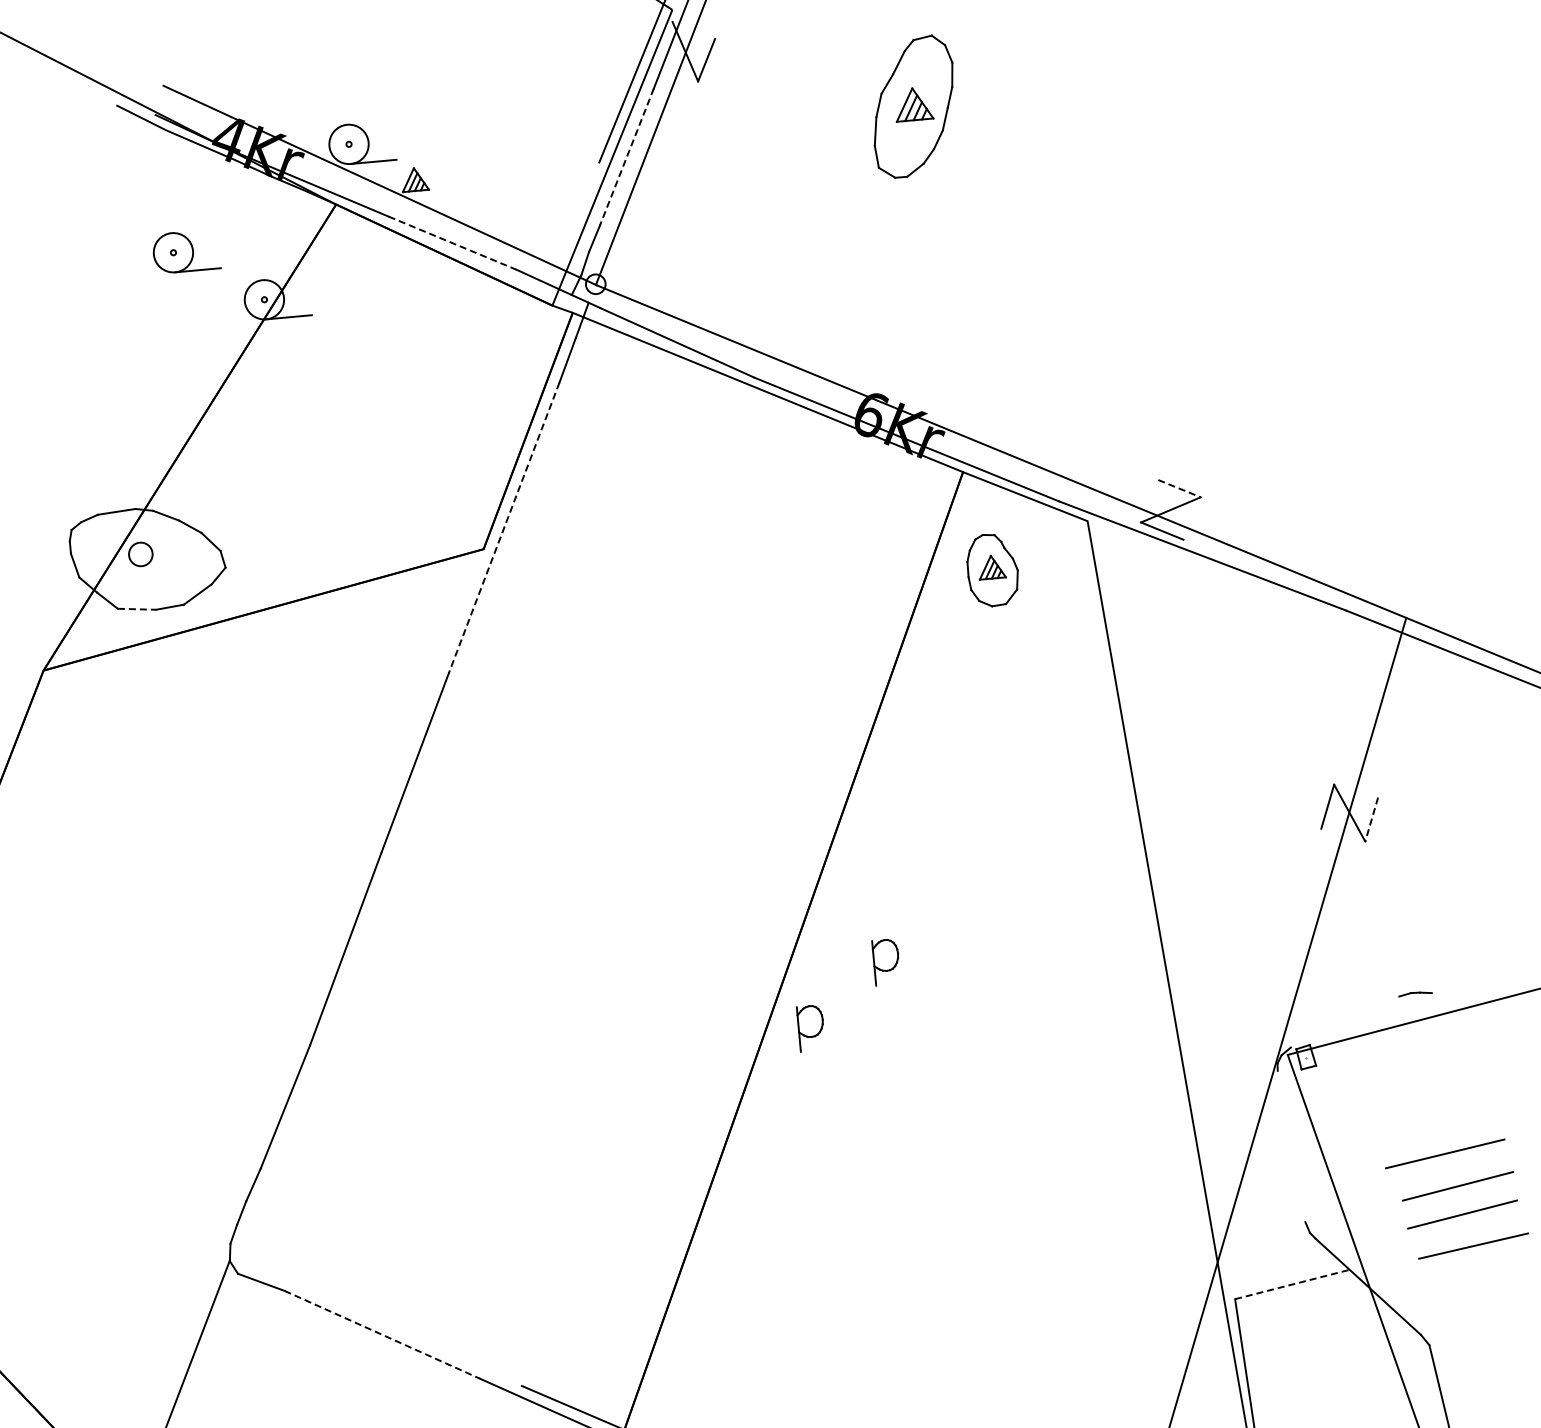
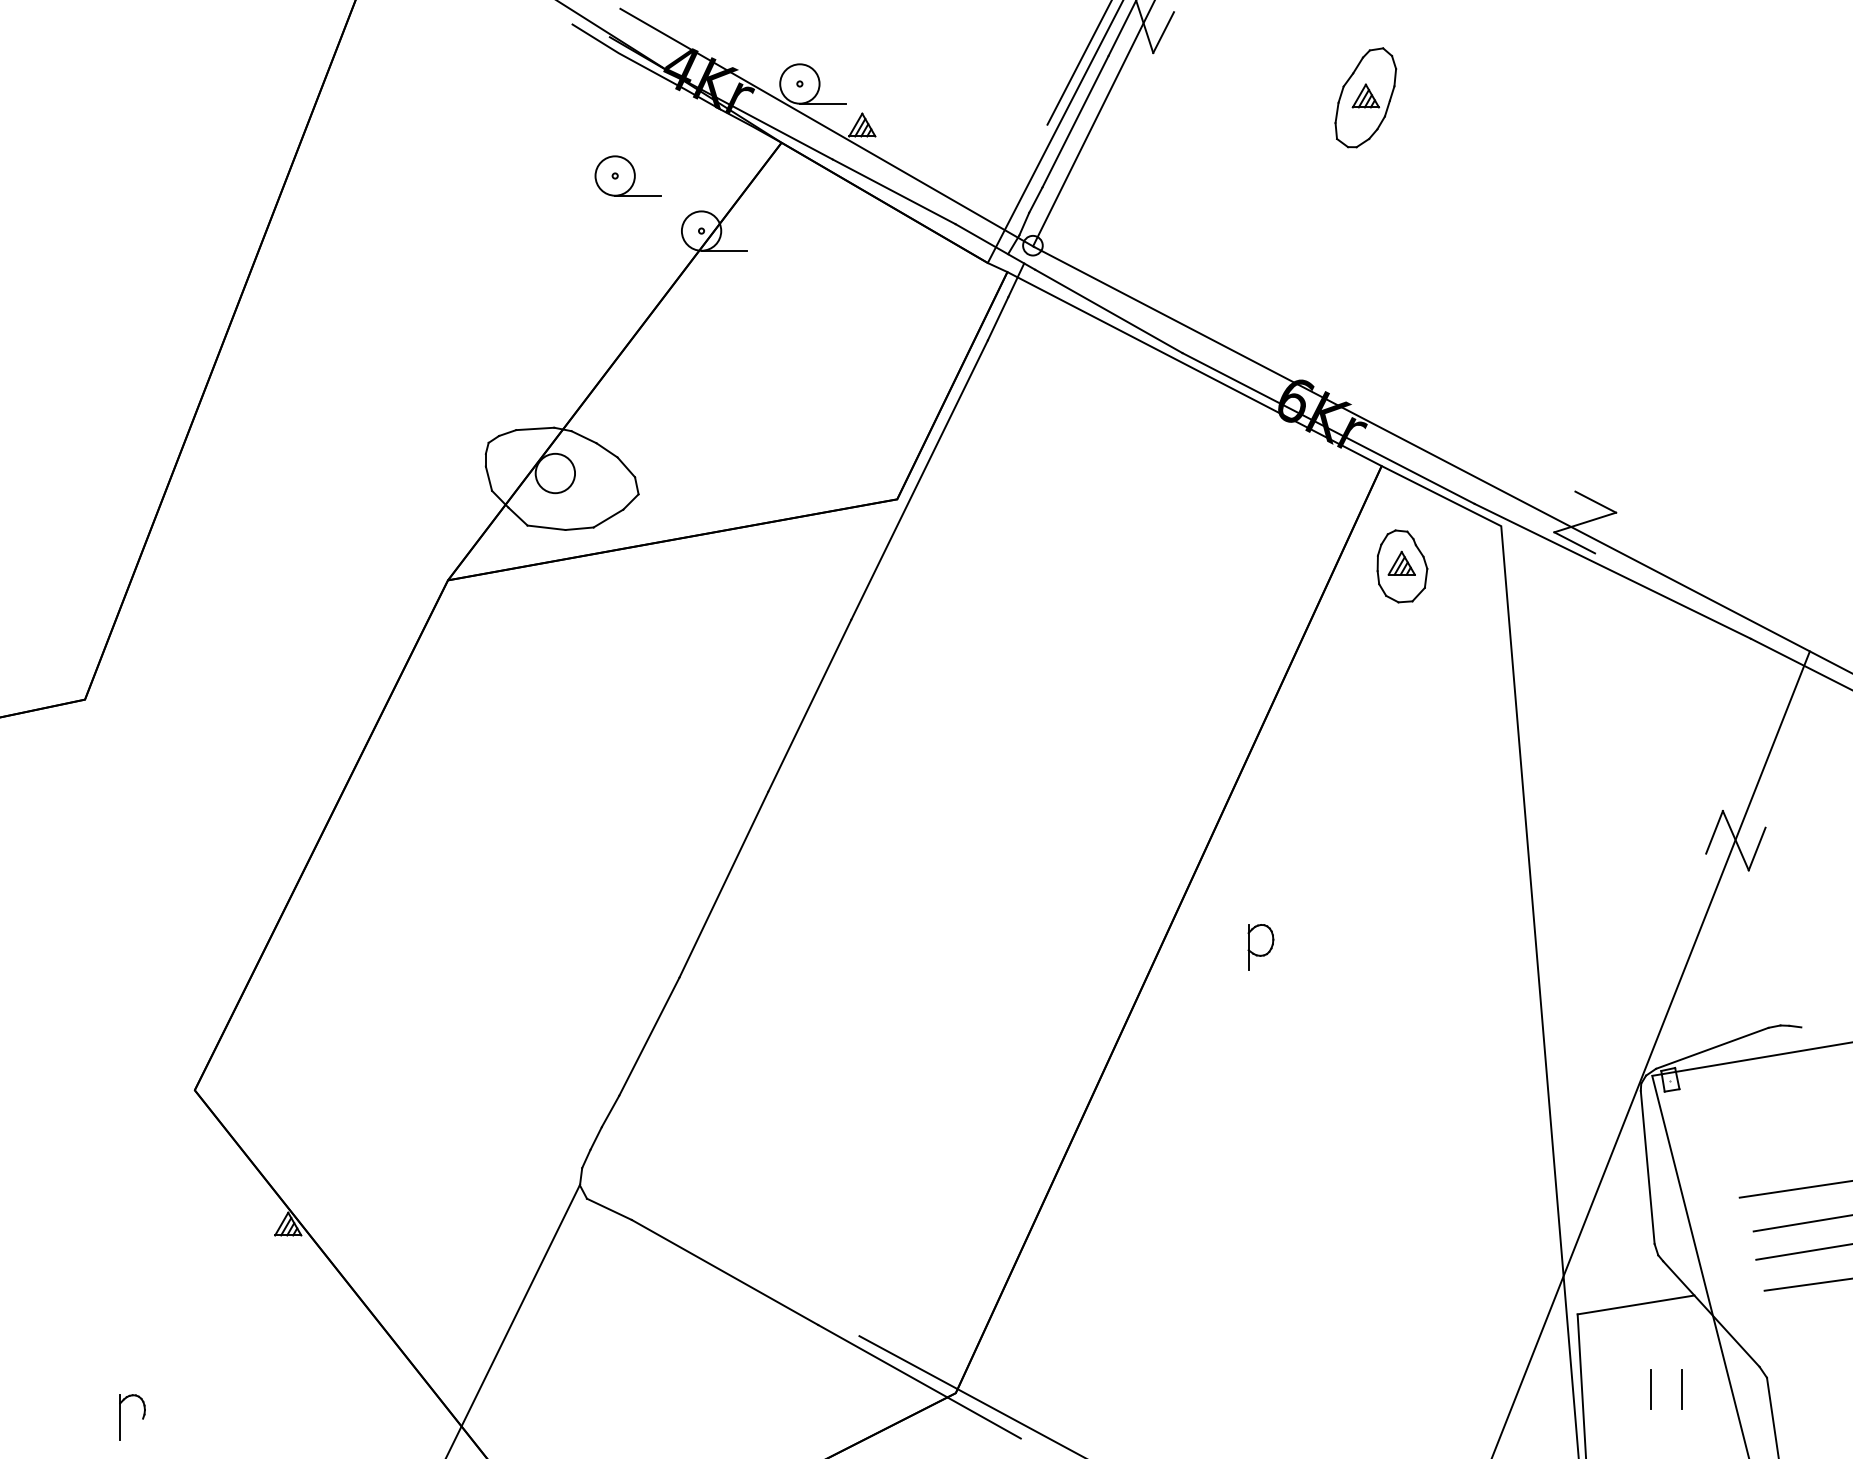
part: (913, 106) -> (1365, 97), size x0.71
line: (626, 156) -> (1075, 121), dashed -> solid
line: (453, 243) -> (894, 192), dashed -> solid
line: (1179, 489) -> (1595, 502), dashed -> solid
line: (504, 528) -> (919, 480), dashed -> solid
circle: (140, 554) -> (555, 473), size x1.67
line: (137, 608) -> (547, 527), dashed -> solid
line: (1372, 819) -> (1757, 849), dashed -> solid
line: (1345, 1021) -> (1712, 1047), added
part: (810, 1028) -> (1179, 1006), removed
line: (1291, 1146) -> (1647, 1167), added
line: (1292, 1284) -> (1636, 1304), dashed -> solid
line: (382, 1334) -> (725, 1272), dashed -> solid
line: (1346, 1363) -> (1682, 1388), added
line: (1314, 1366) -> (1650, 1388), added

